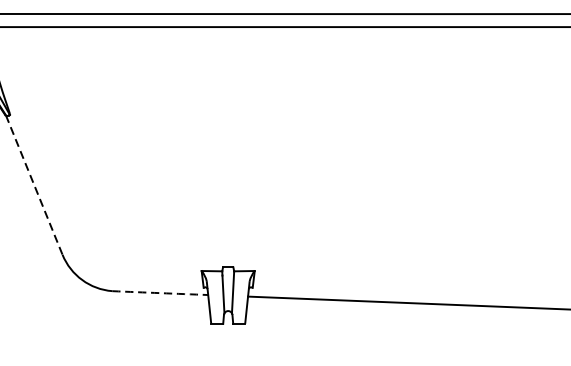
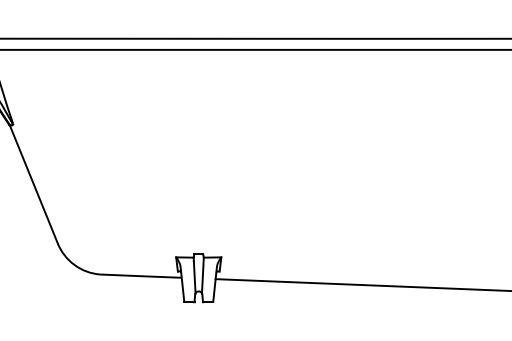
line: (33, 185) -> (33, 184), dashed -> solid
arc: (159, 293) -> (140, 276), dashed -> solid

